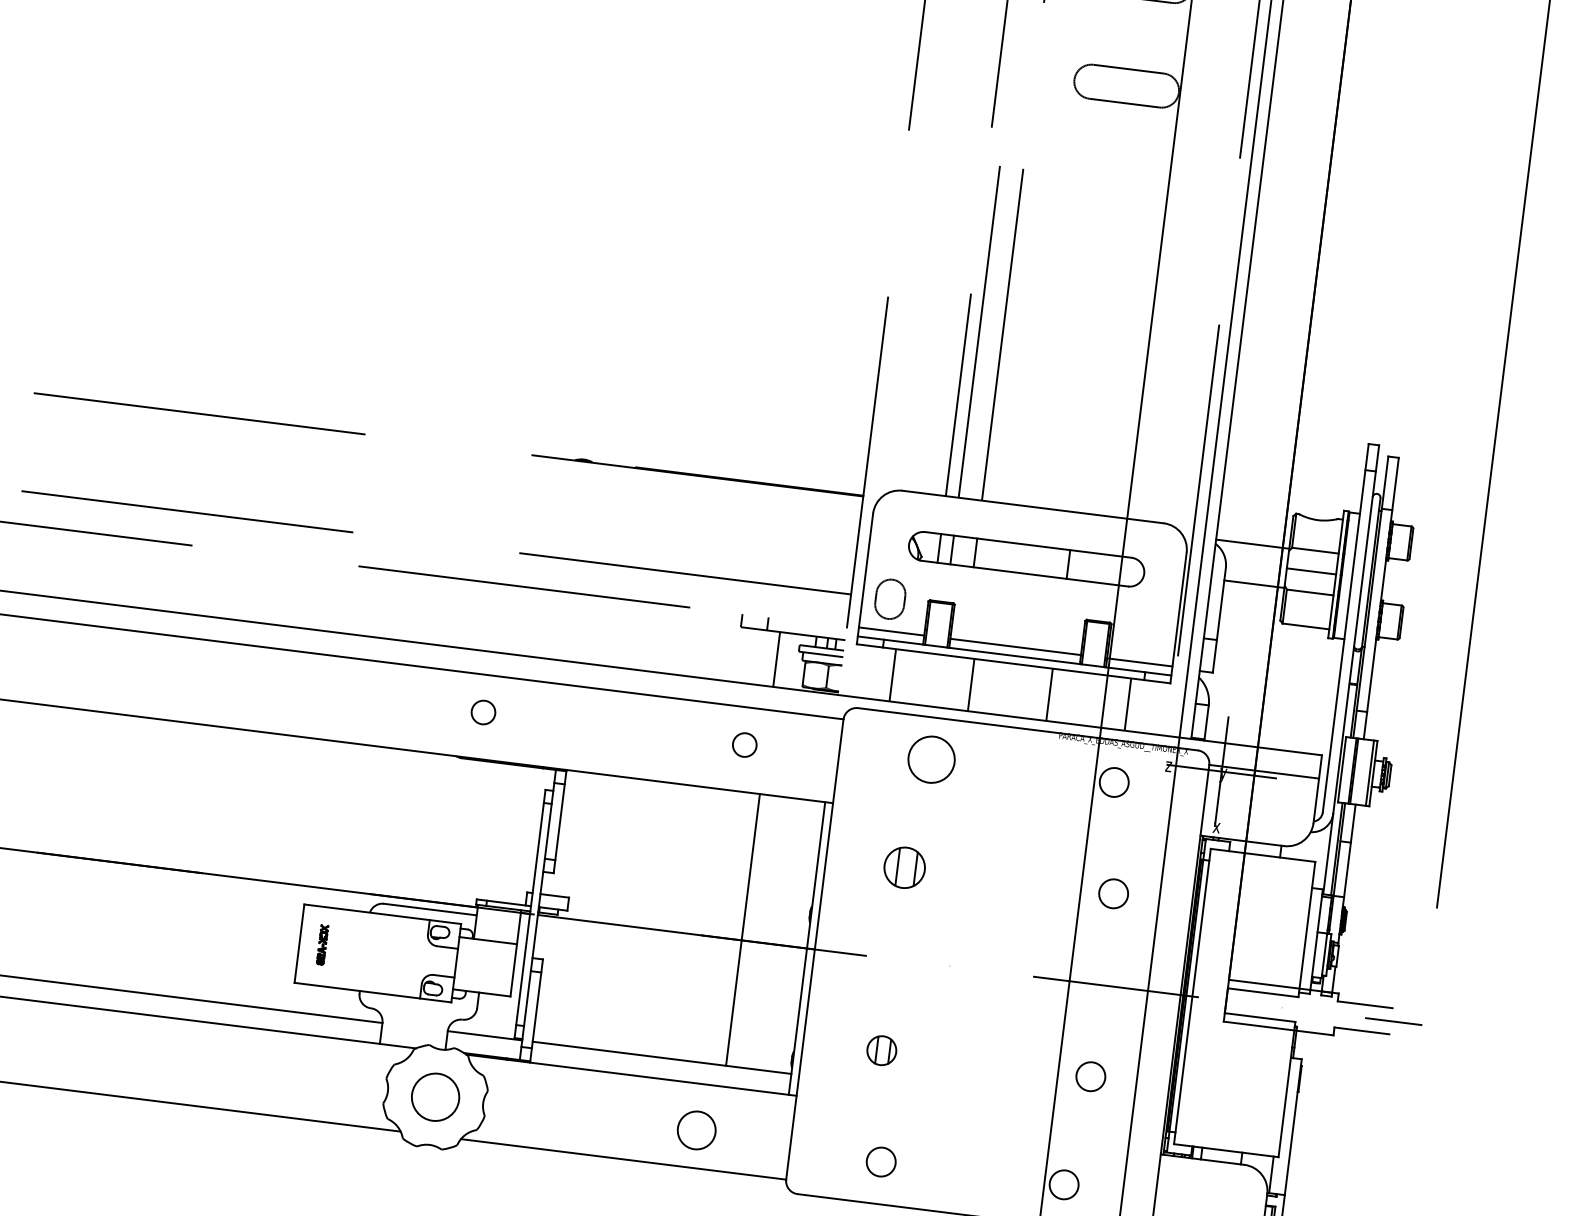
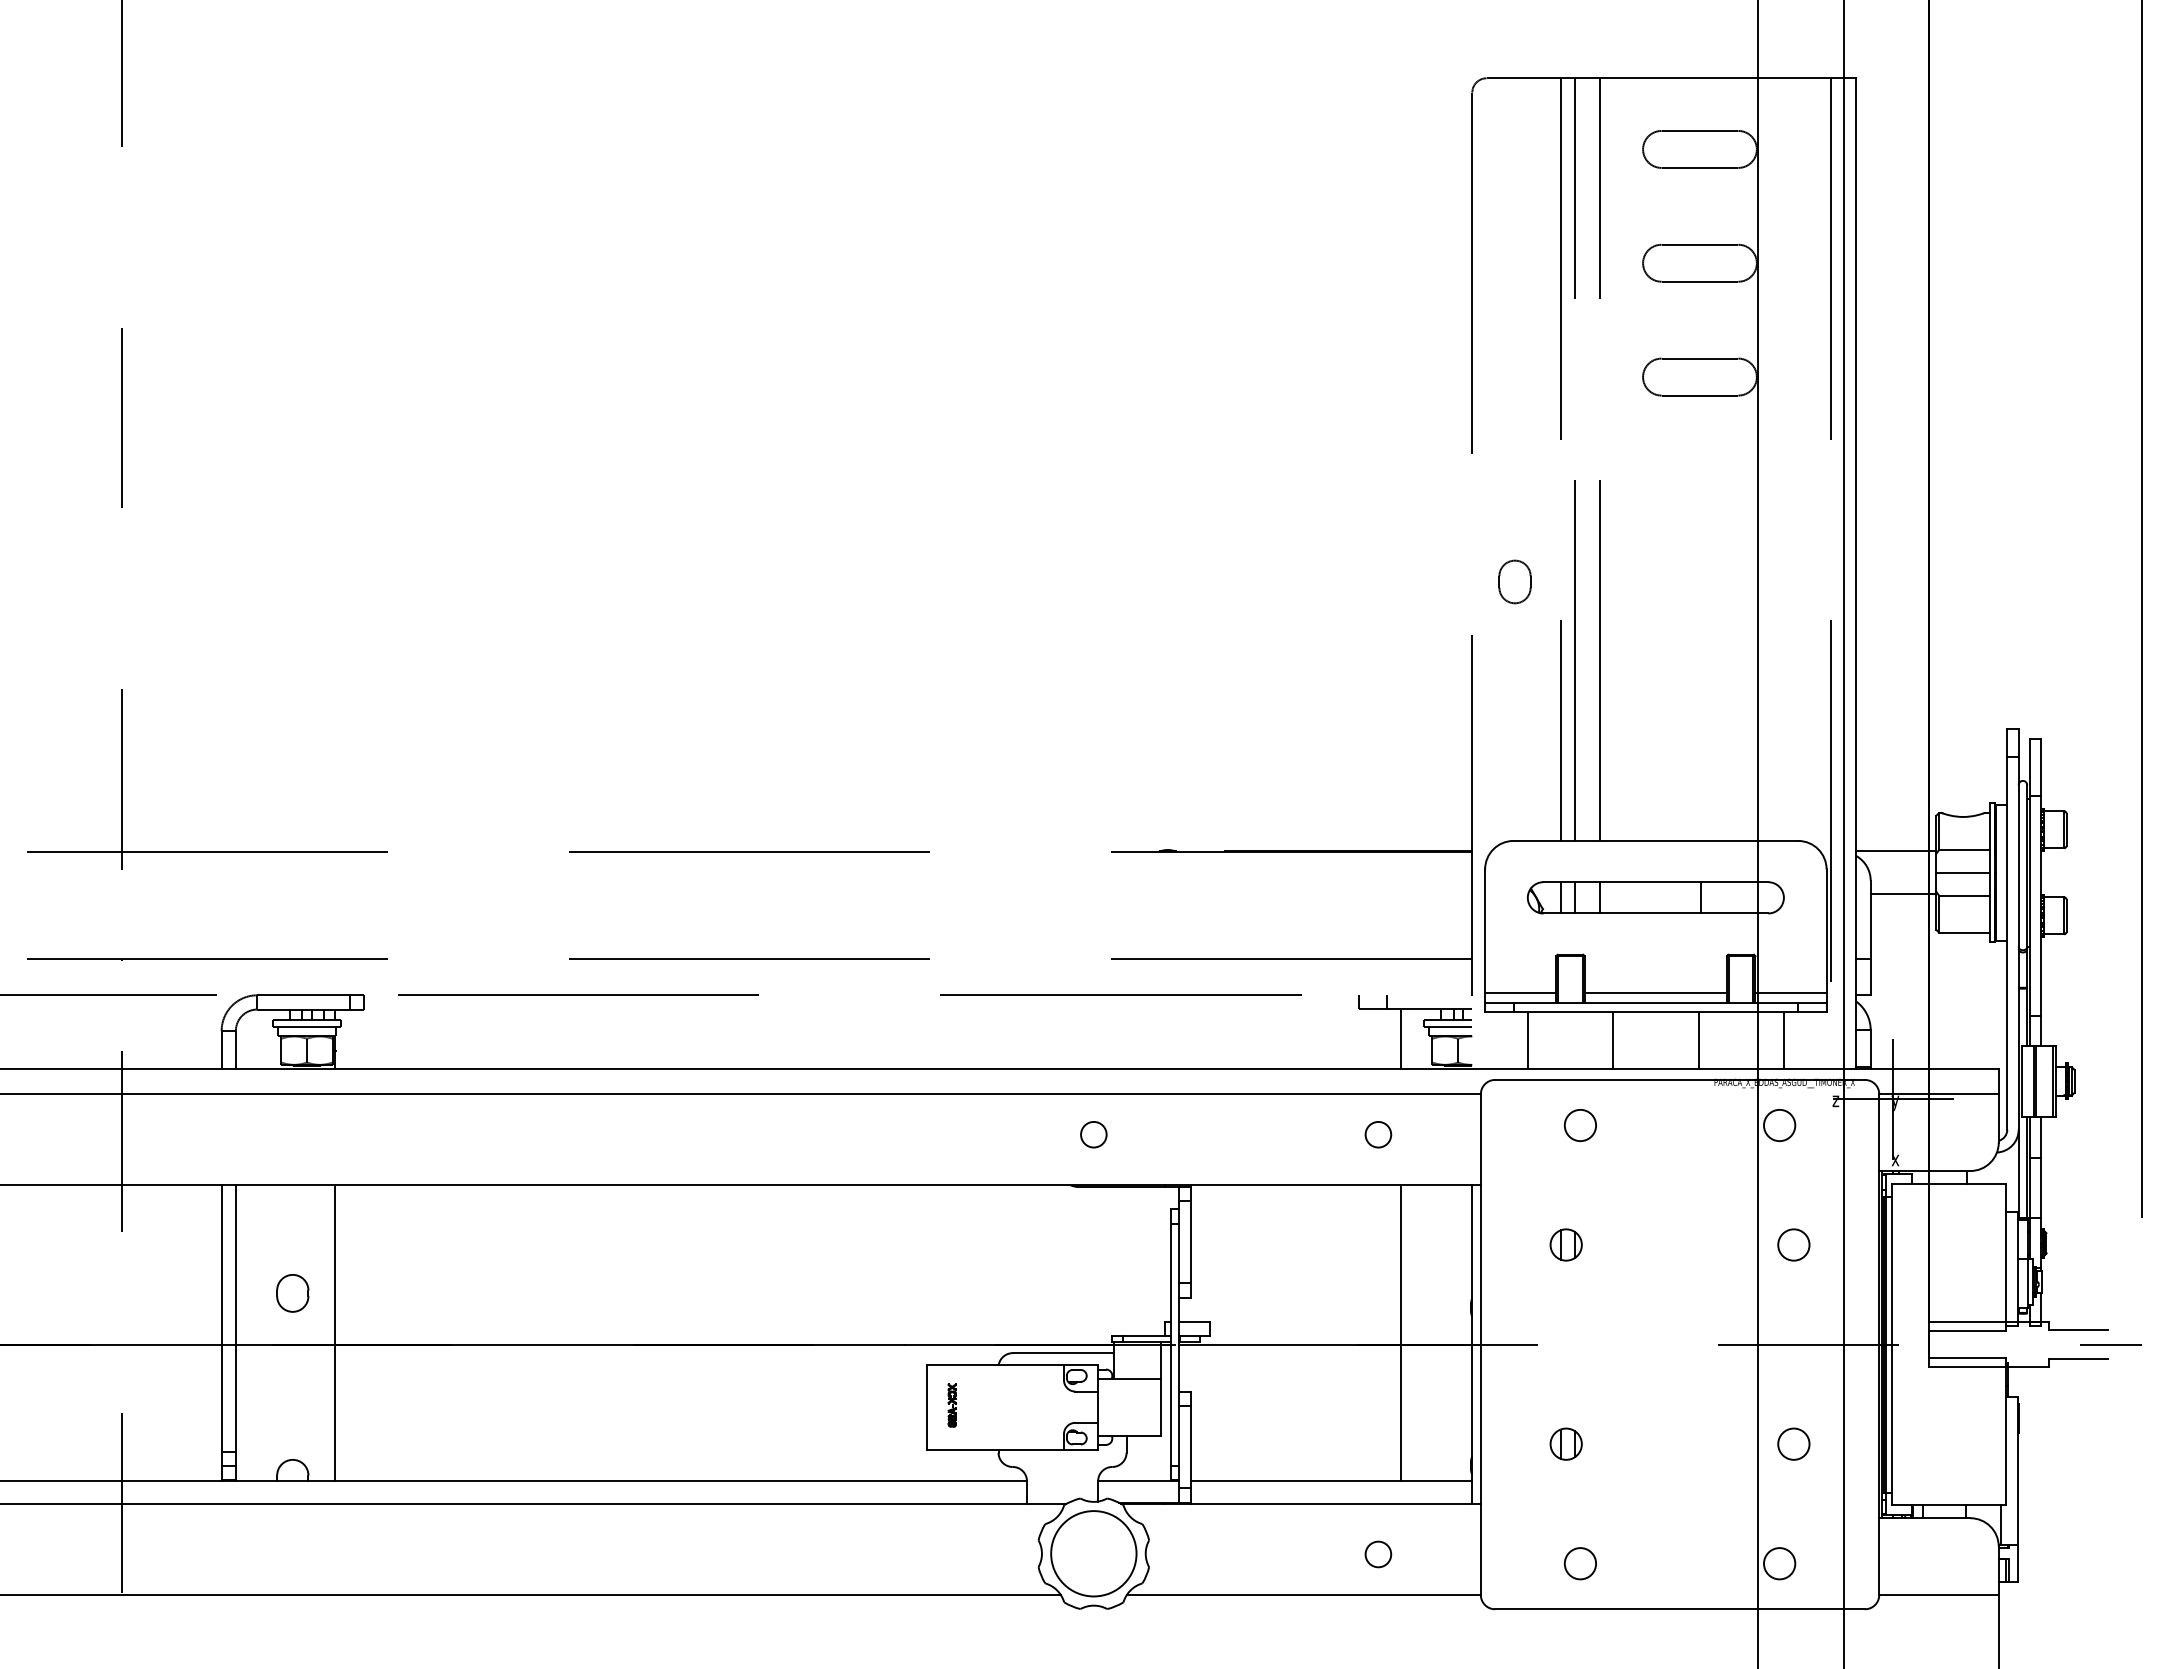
part: (889, 598) -> (1514, 581), moved
circle: (930, 759) -> (1579, 1125), size x0.62
part: (904, 867) -> (1565, 1244), size x0.71
circle: (435, 1096) -> (1093, 1553), size x1.67
circle: (696, 1130) -> (1378, 1554), size x0.62

